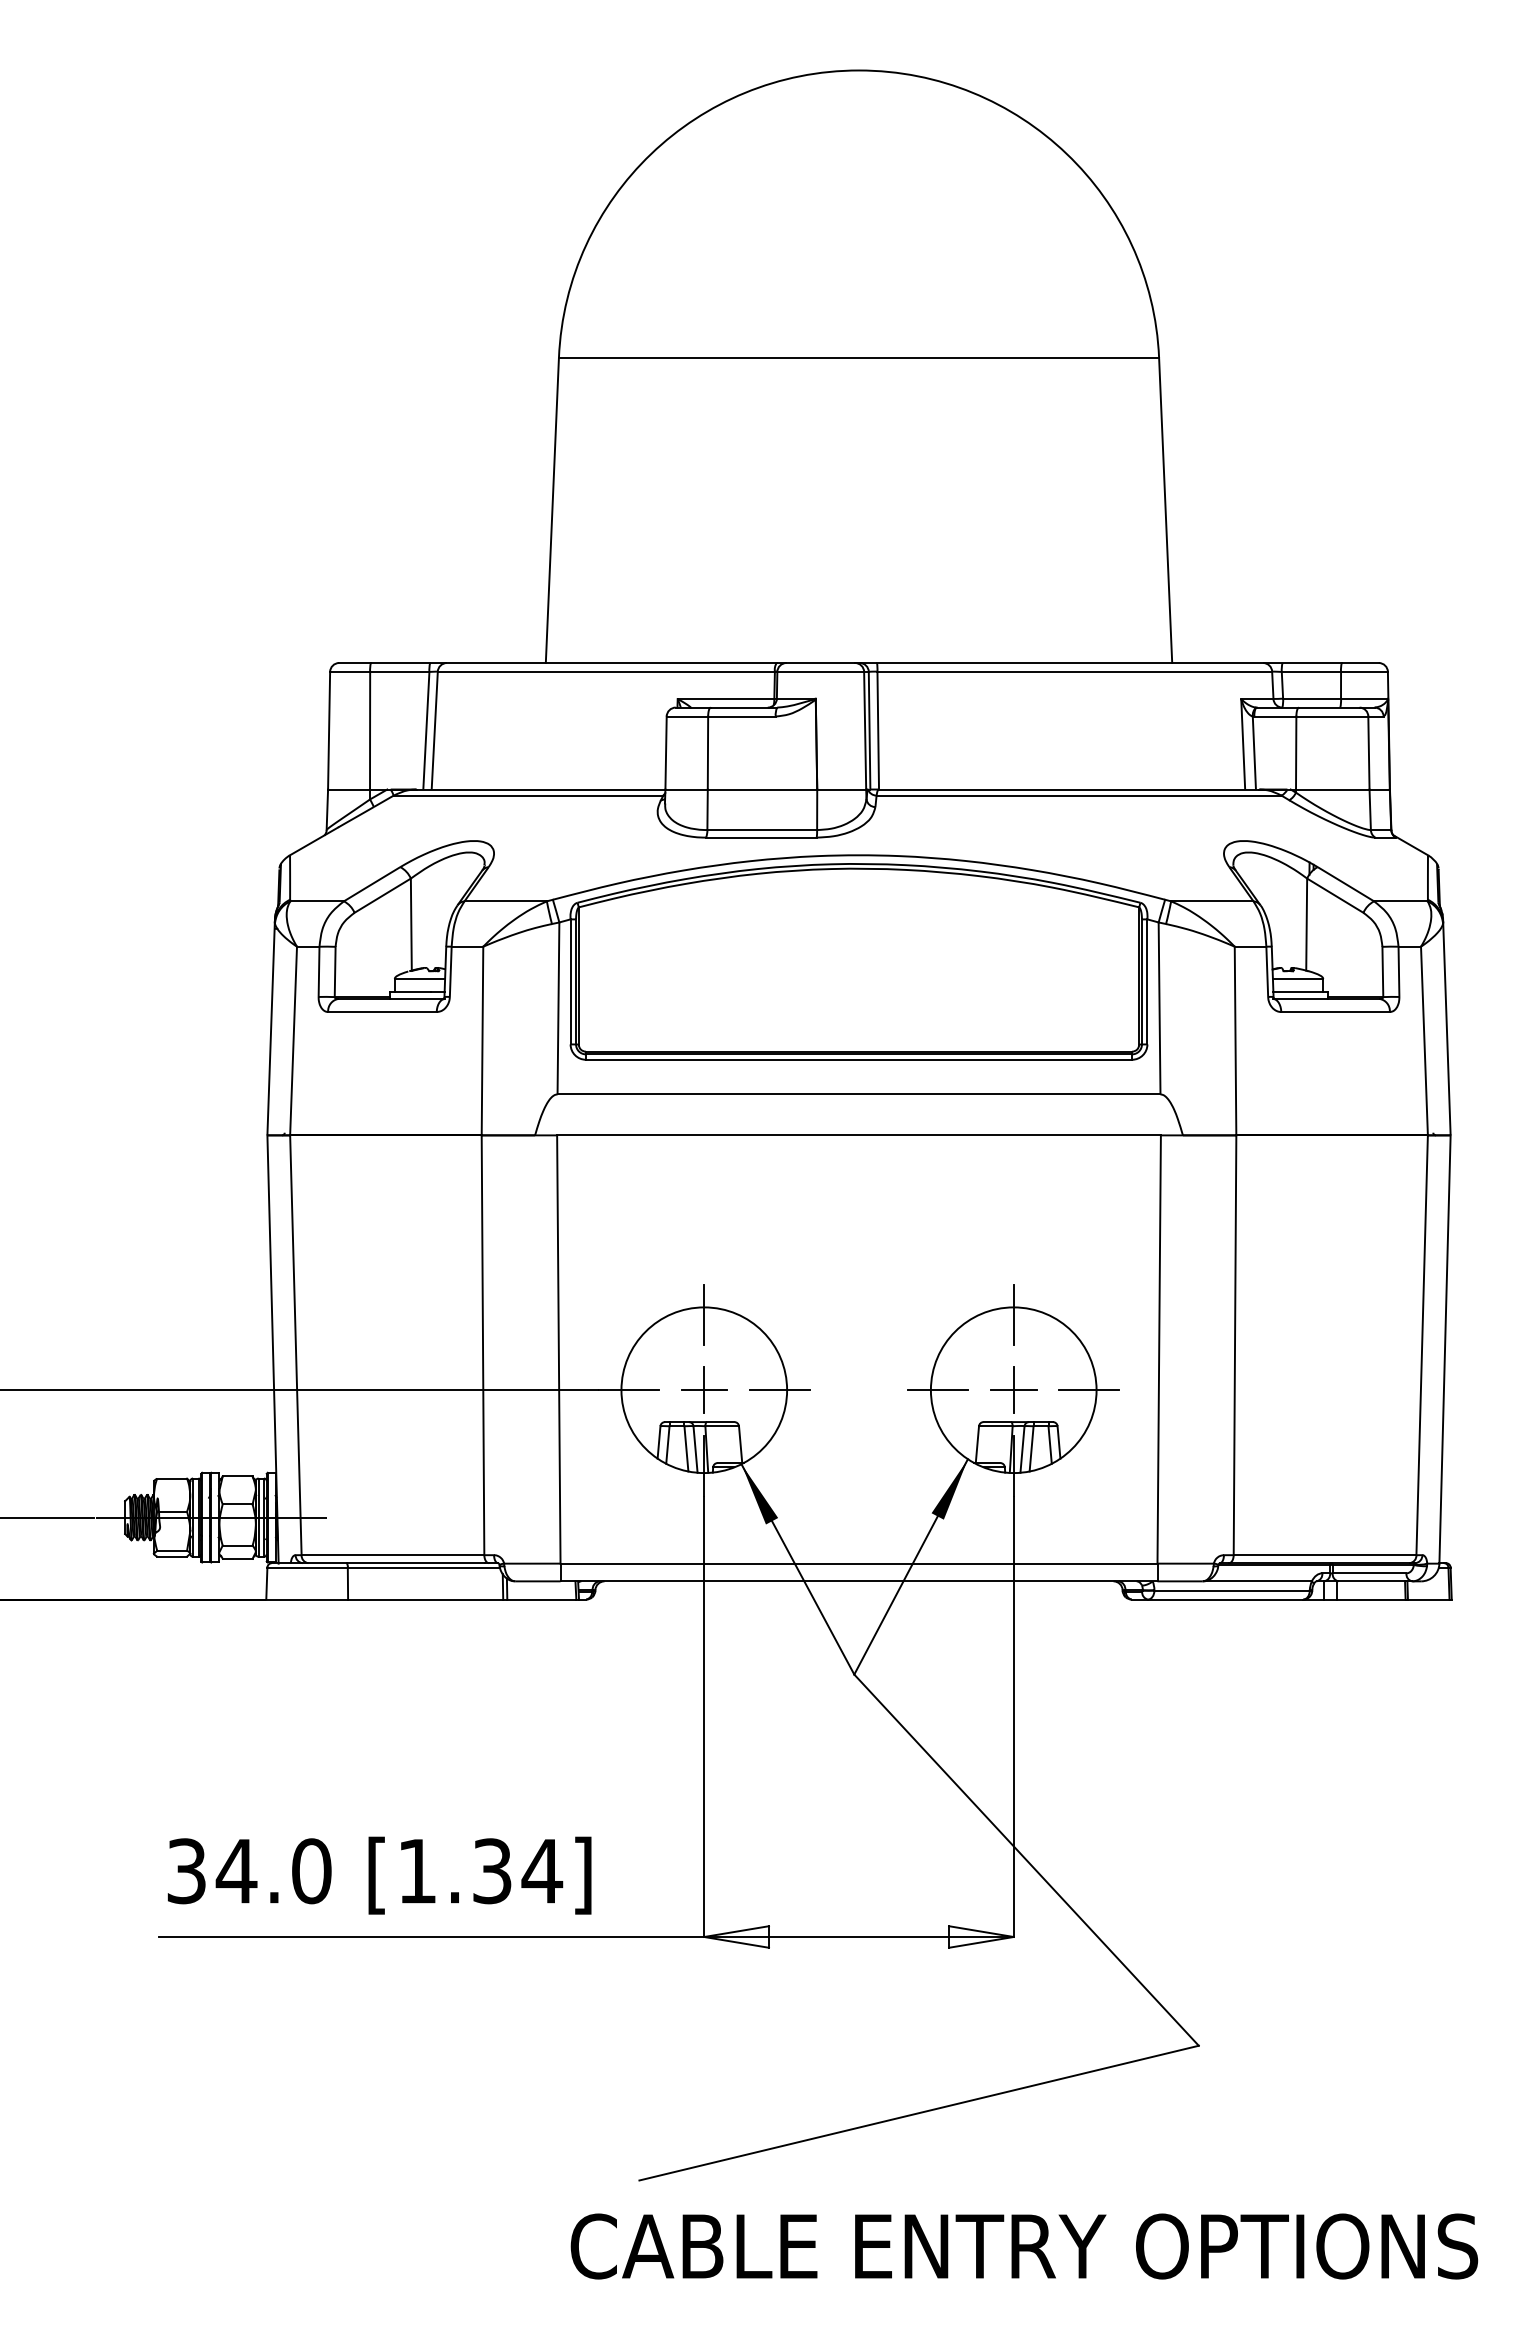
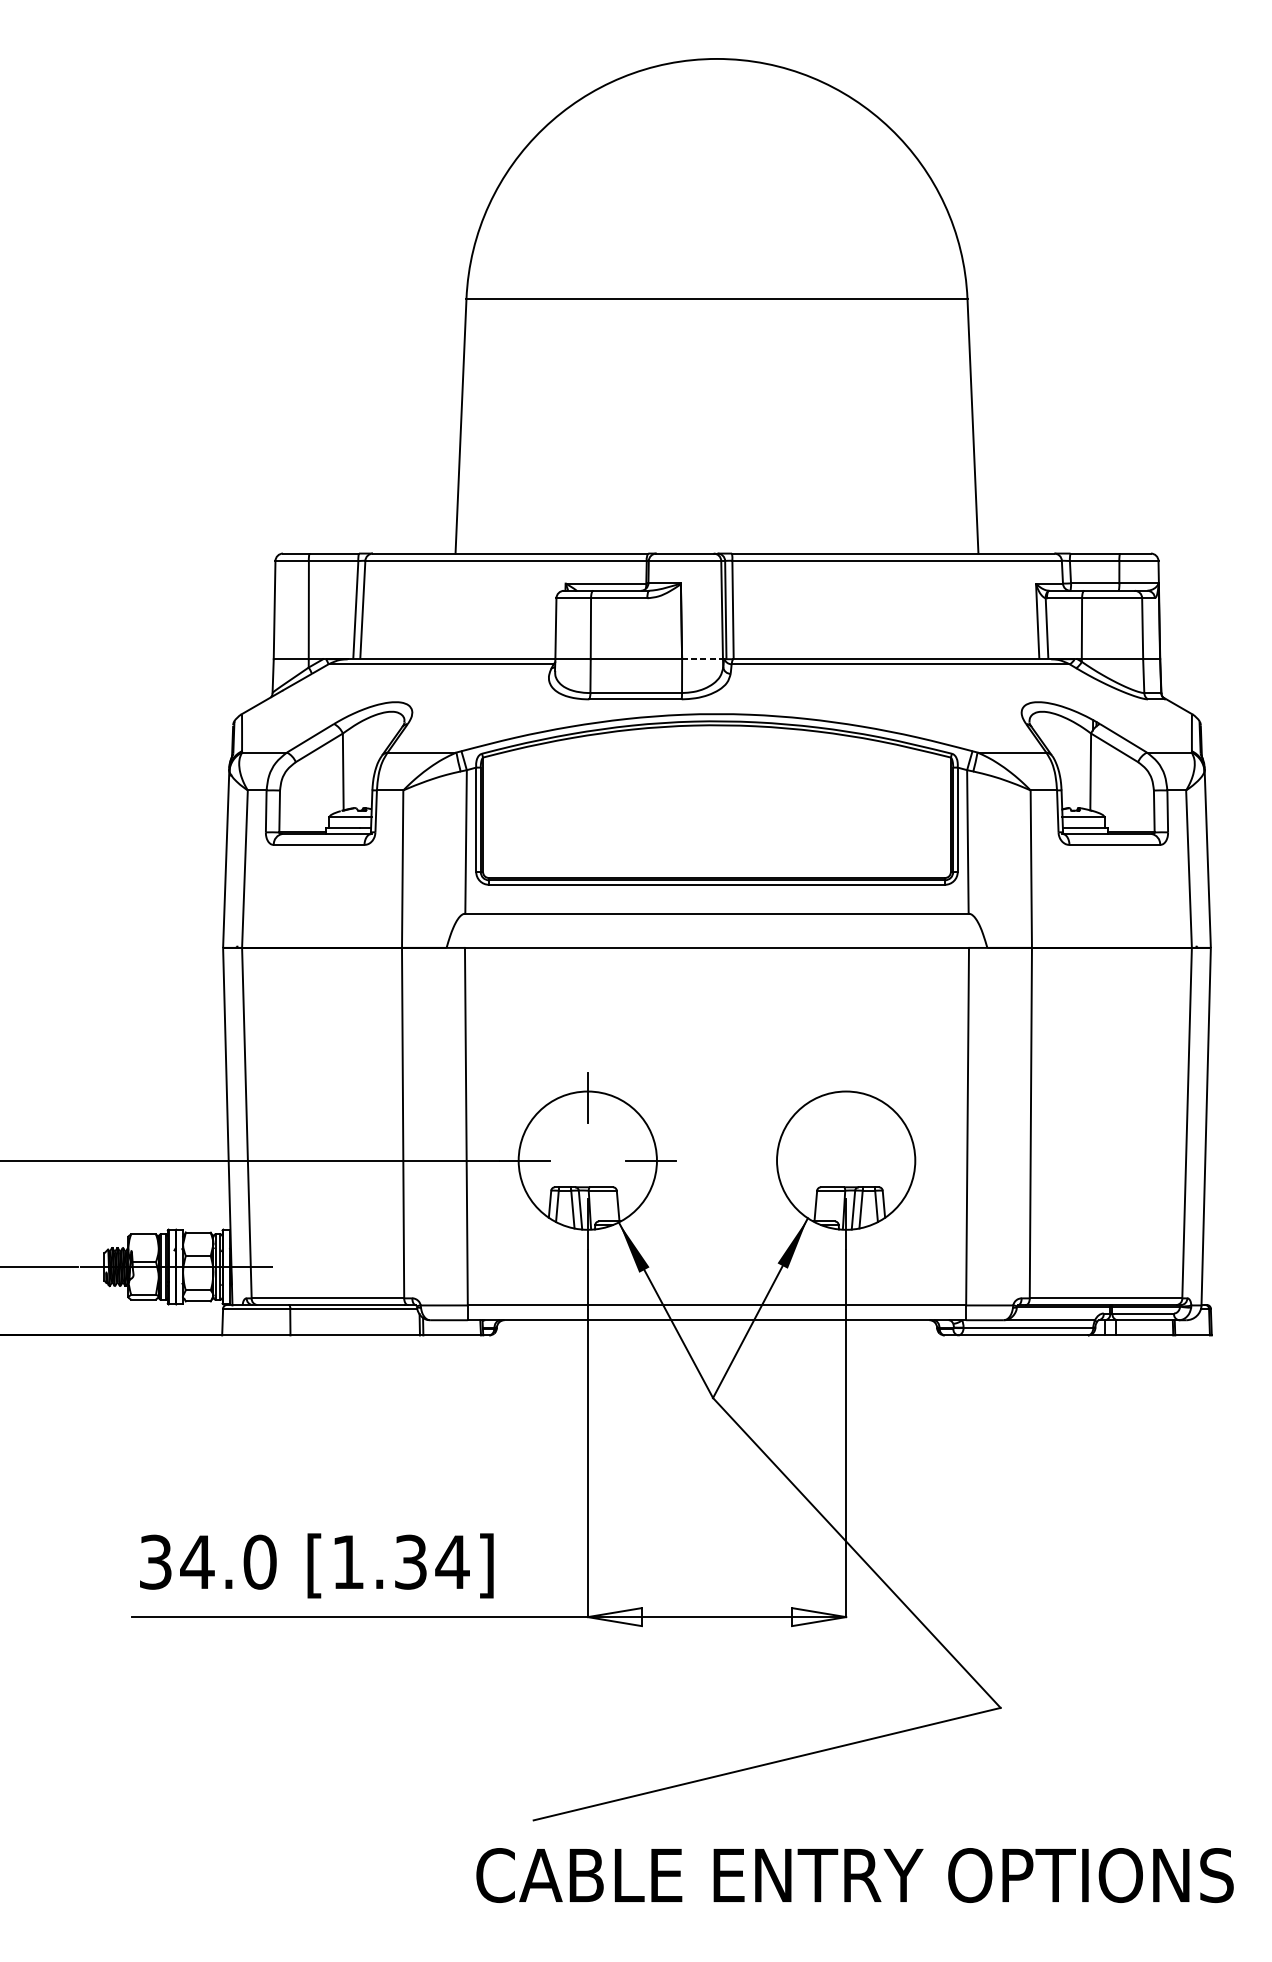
line: (842, 789) -> (703, 659), solid -> dashed
line: (1013, 1314) -> (845, 1097), removed
part: (704, 1389) -> (587, 1160), removed
part: (1013, 1389) -> (845, 1160), removed
line: (938, 1390) -> (783, 1160), removed
line: (1089, 1390) -> (909, 1160), removed

